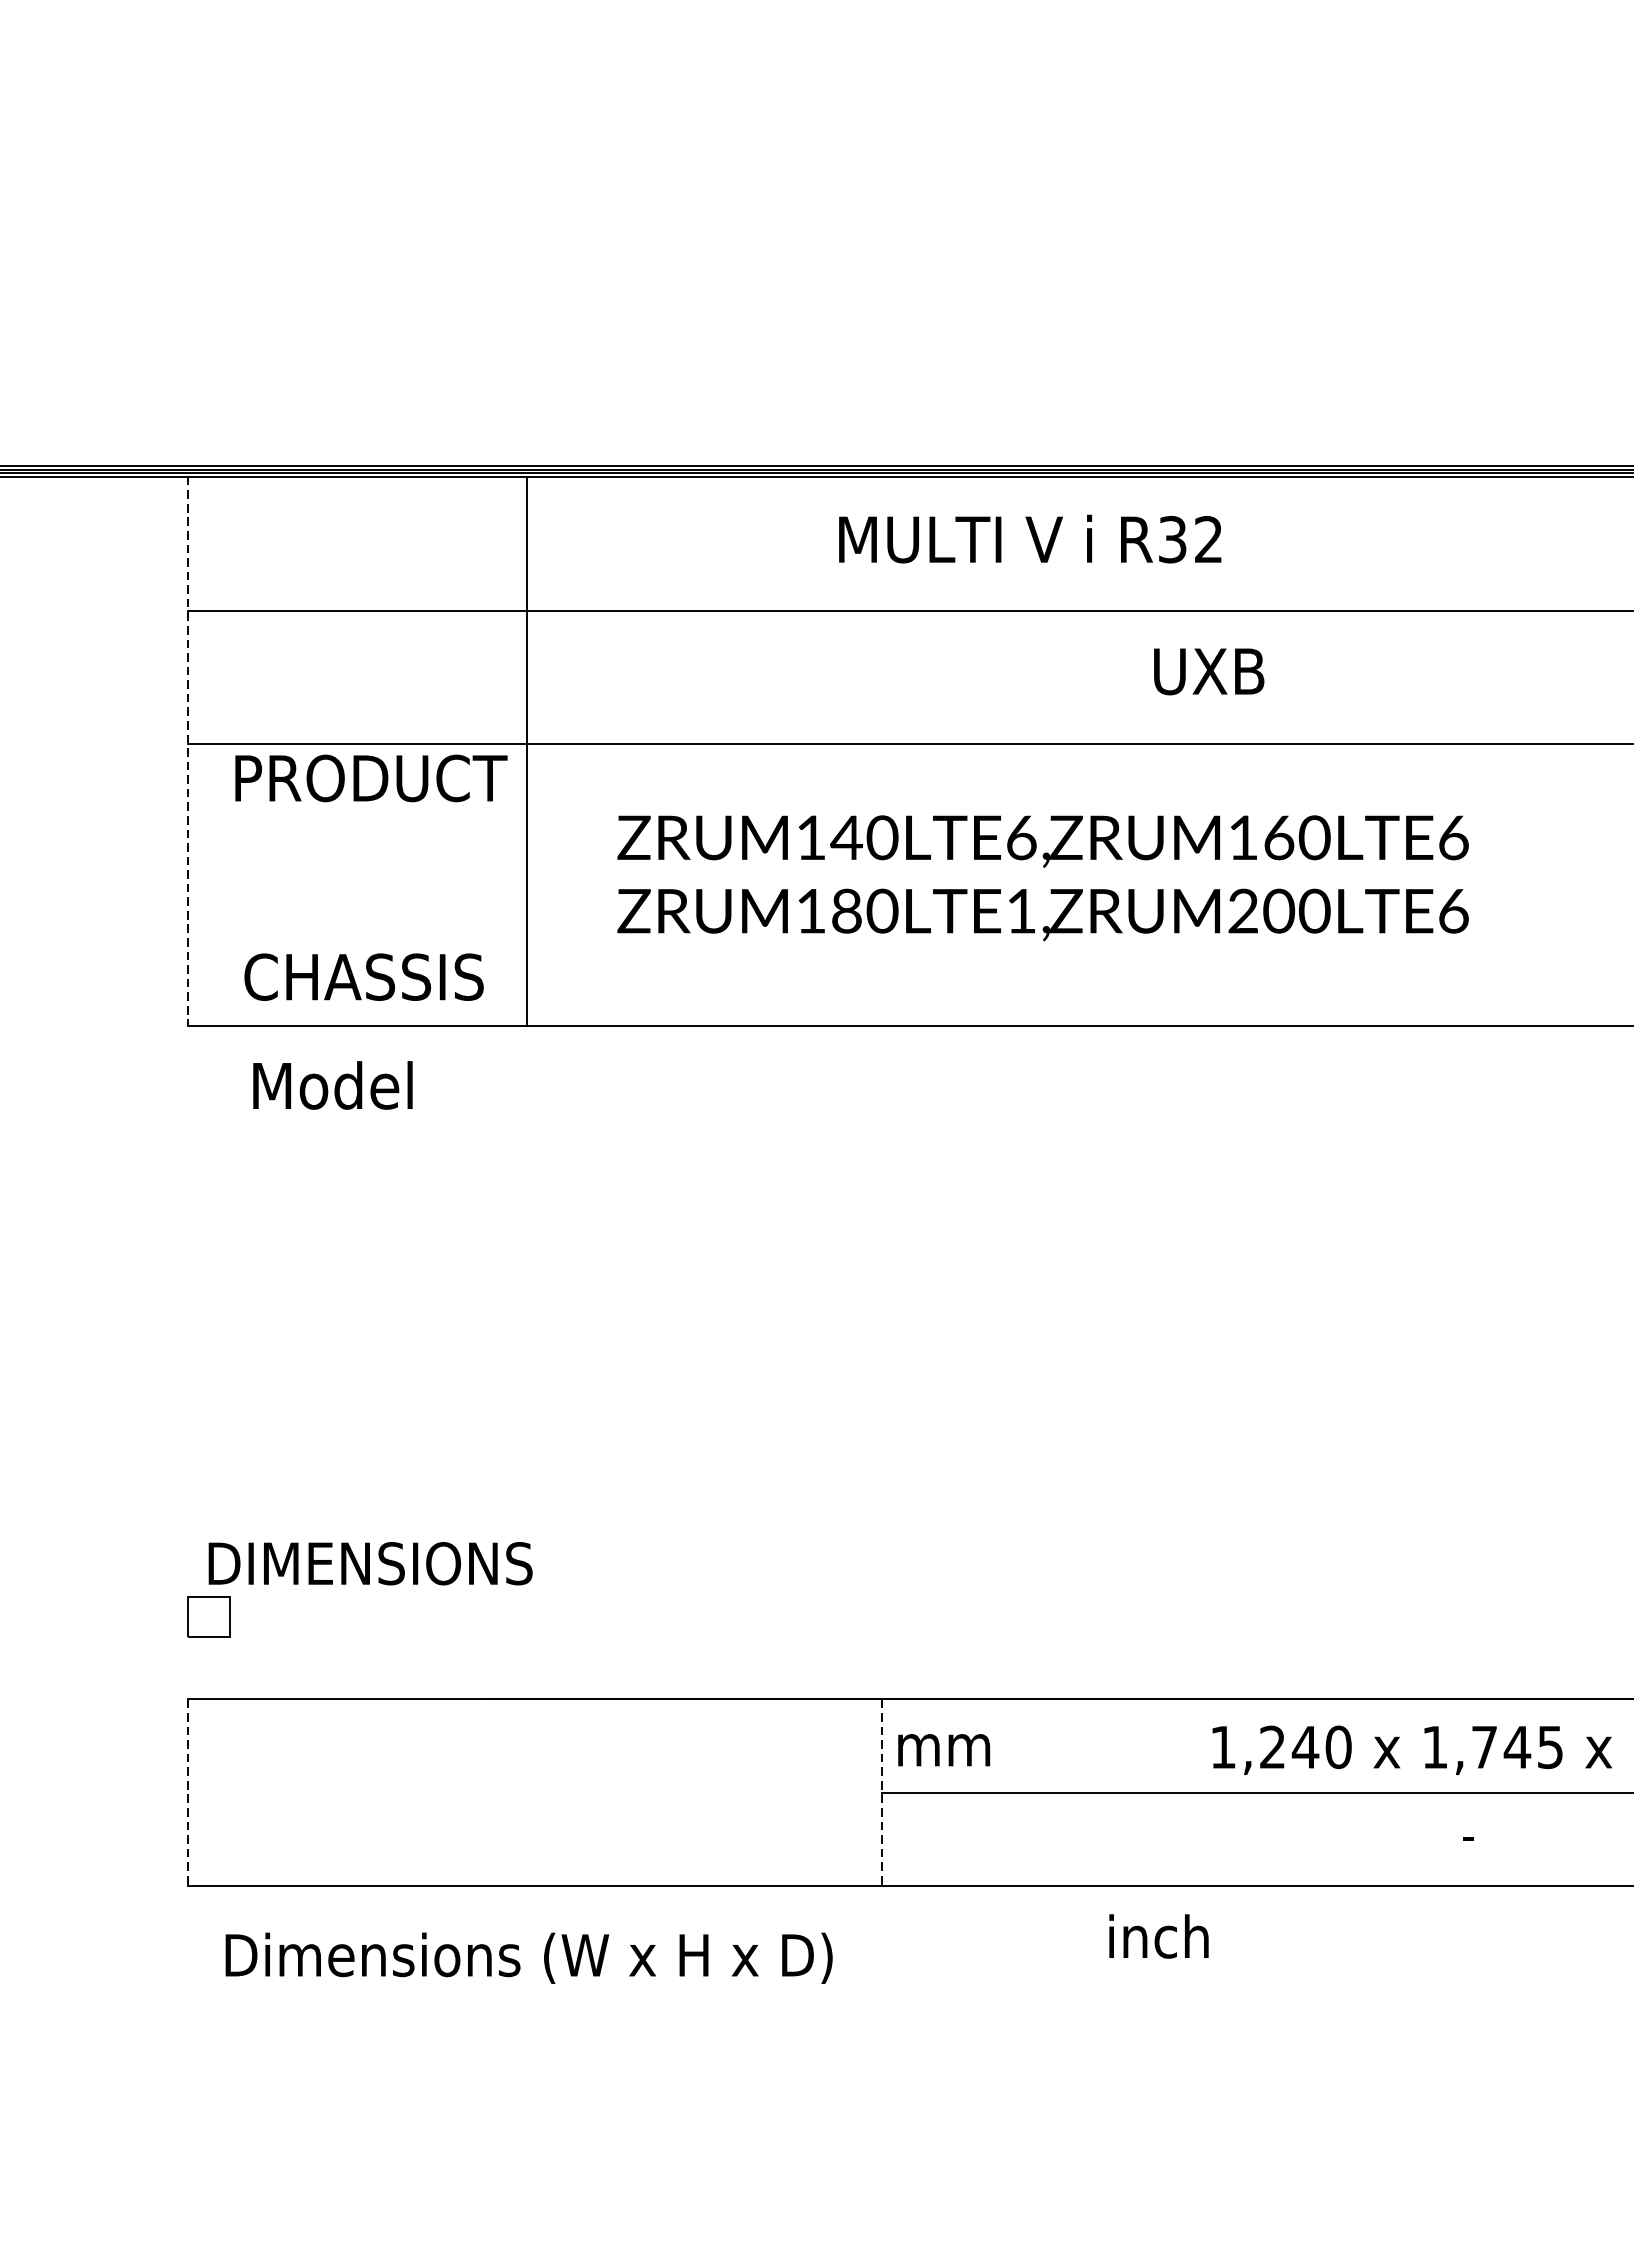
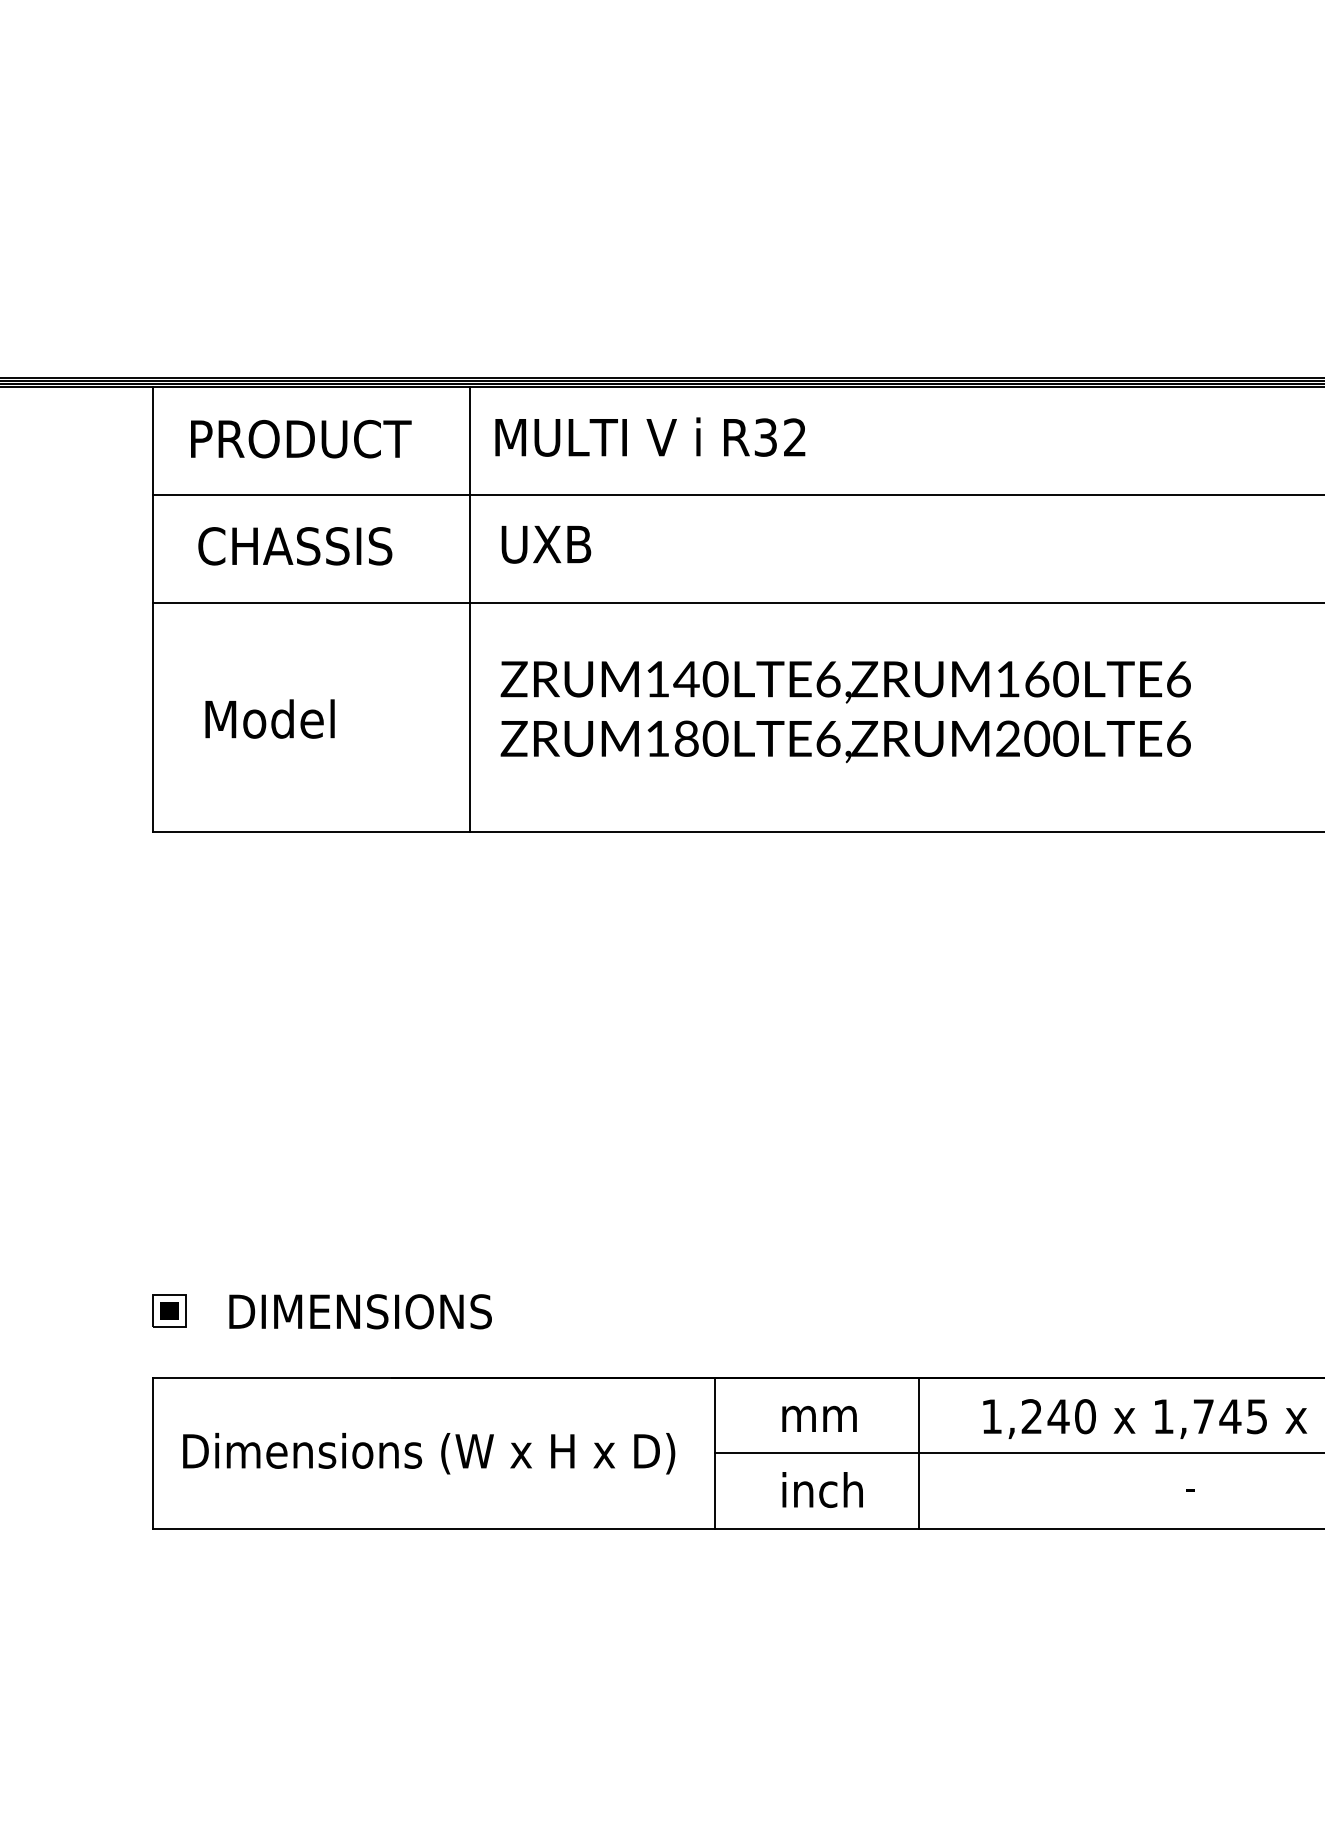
text: (1030, 538) -> (650, 436), moved
text: (1209, 671) -> (546, 544), moved
line: (527, 750) -> (470, 608), moved
line: (187, 751) -> (152, 609), dashed -> solid
text: (371, 777) -> (301, 438), moved
text: (1021, 910) -> (828, 738), ZRUM180LTE1, -> ZRUM180LTE6,
text: (364, 977) -> (295, 546), moved
text: (332, 1084) -> (269, 718), moved
text: (370, 1563) -> (360, 1311), moved
fill: (208, 1616) -> (169, 1310), added
text: (944, 1749) -> (819, 1418), moved
line: (1132, 1791) -> (918, 1452), added
line: (187, 1792) -> (152, 1453), dashed -> solid
line: (882, 1792) -> (715, 1453), dashed -> solid
text: (1158, 1935) -> (822, 1489), moved
text: (529, 1958) -> (429, 1453), moved

